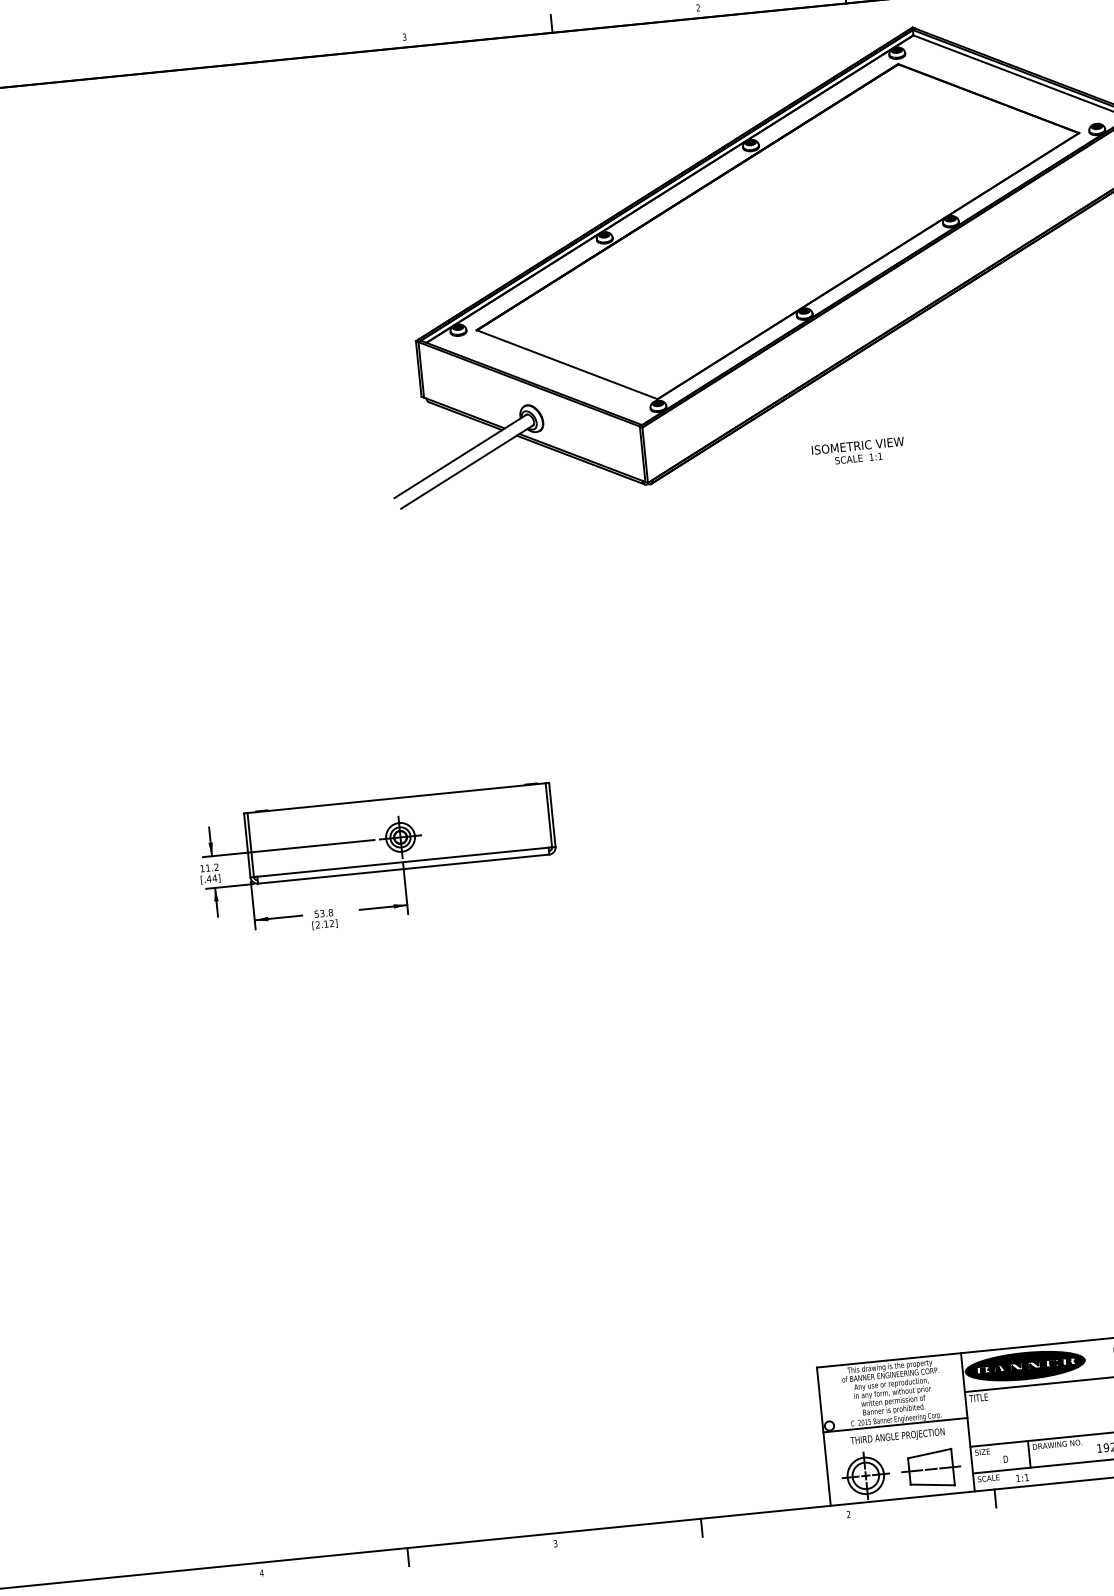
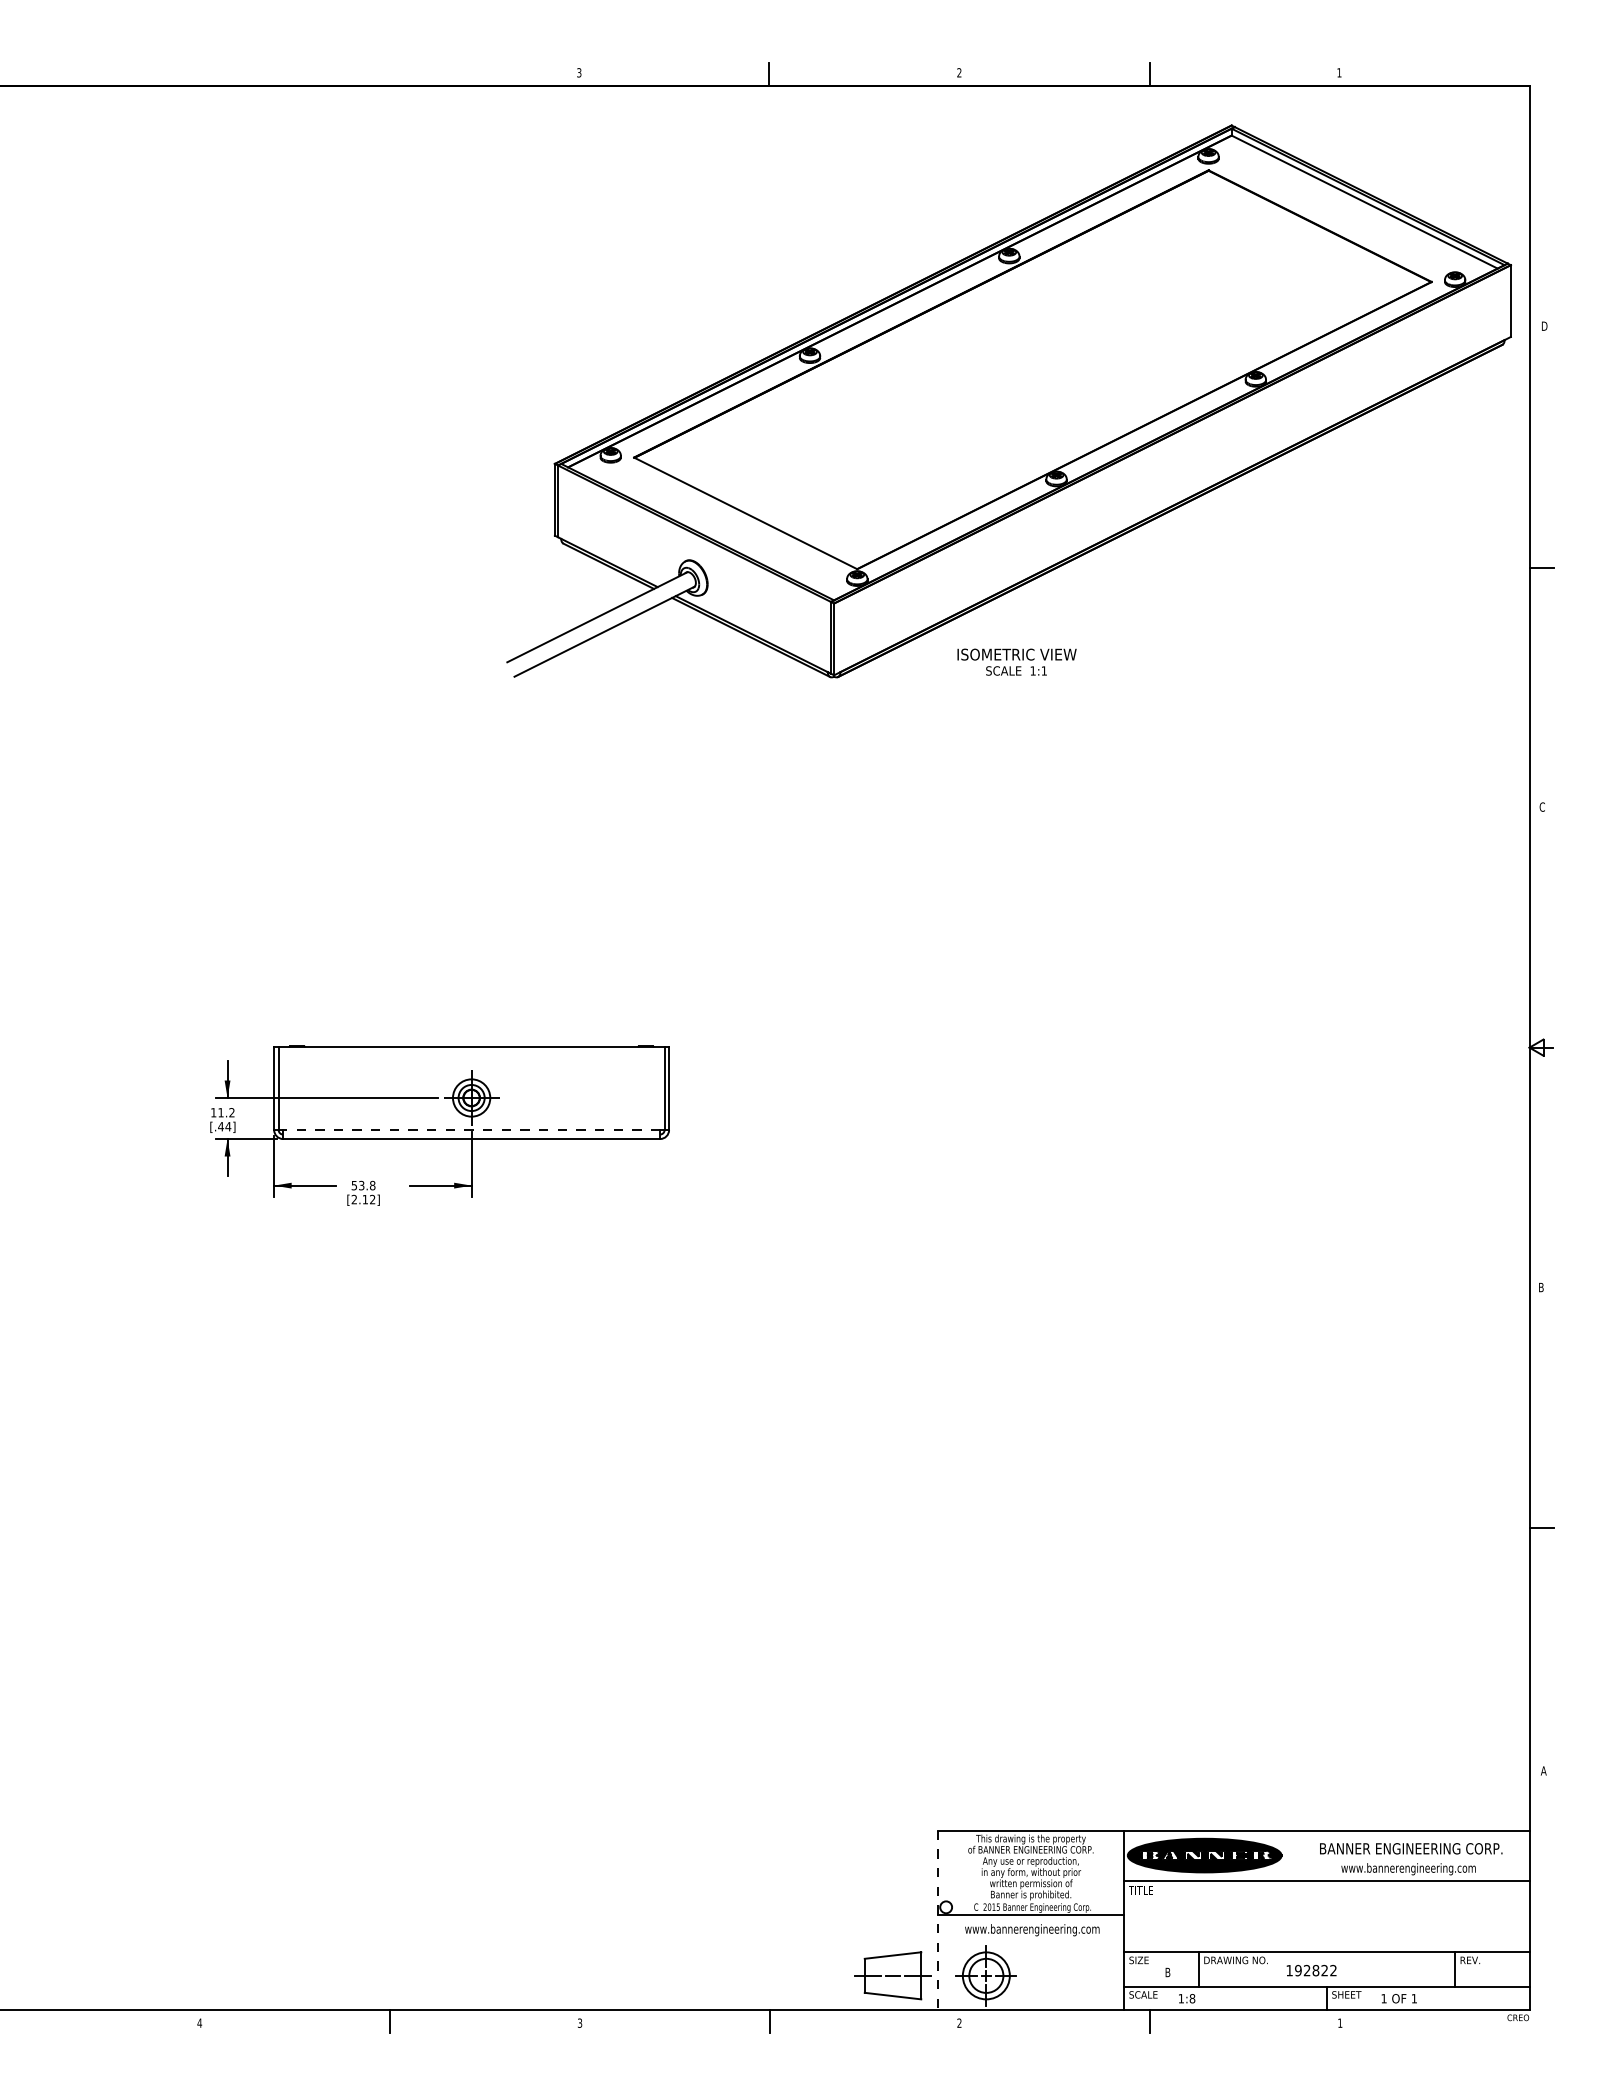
text: (858, 451) -> (1016, 661), moved
line: (402, 862) -> (471, 1130), solid -> dashed
line: (823, 1436) -> (937, 1920), solid -> dashed
text: (897, 1437) -> (1032, 1930), THIRD ANGLE PROJECTION -> www.bannerengineering.com
text: (1005, 1459) -> (1167, 1972), D -> B
part: (930, 1469) -> (892, 1975), moved
text: (1026, 1477) -> (1192, 1998), 1:1 -> 1:8

